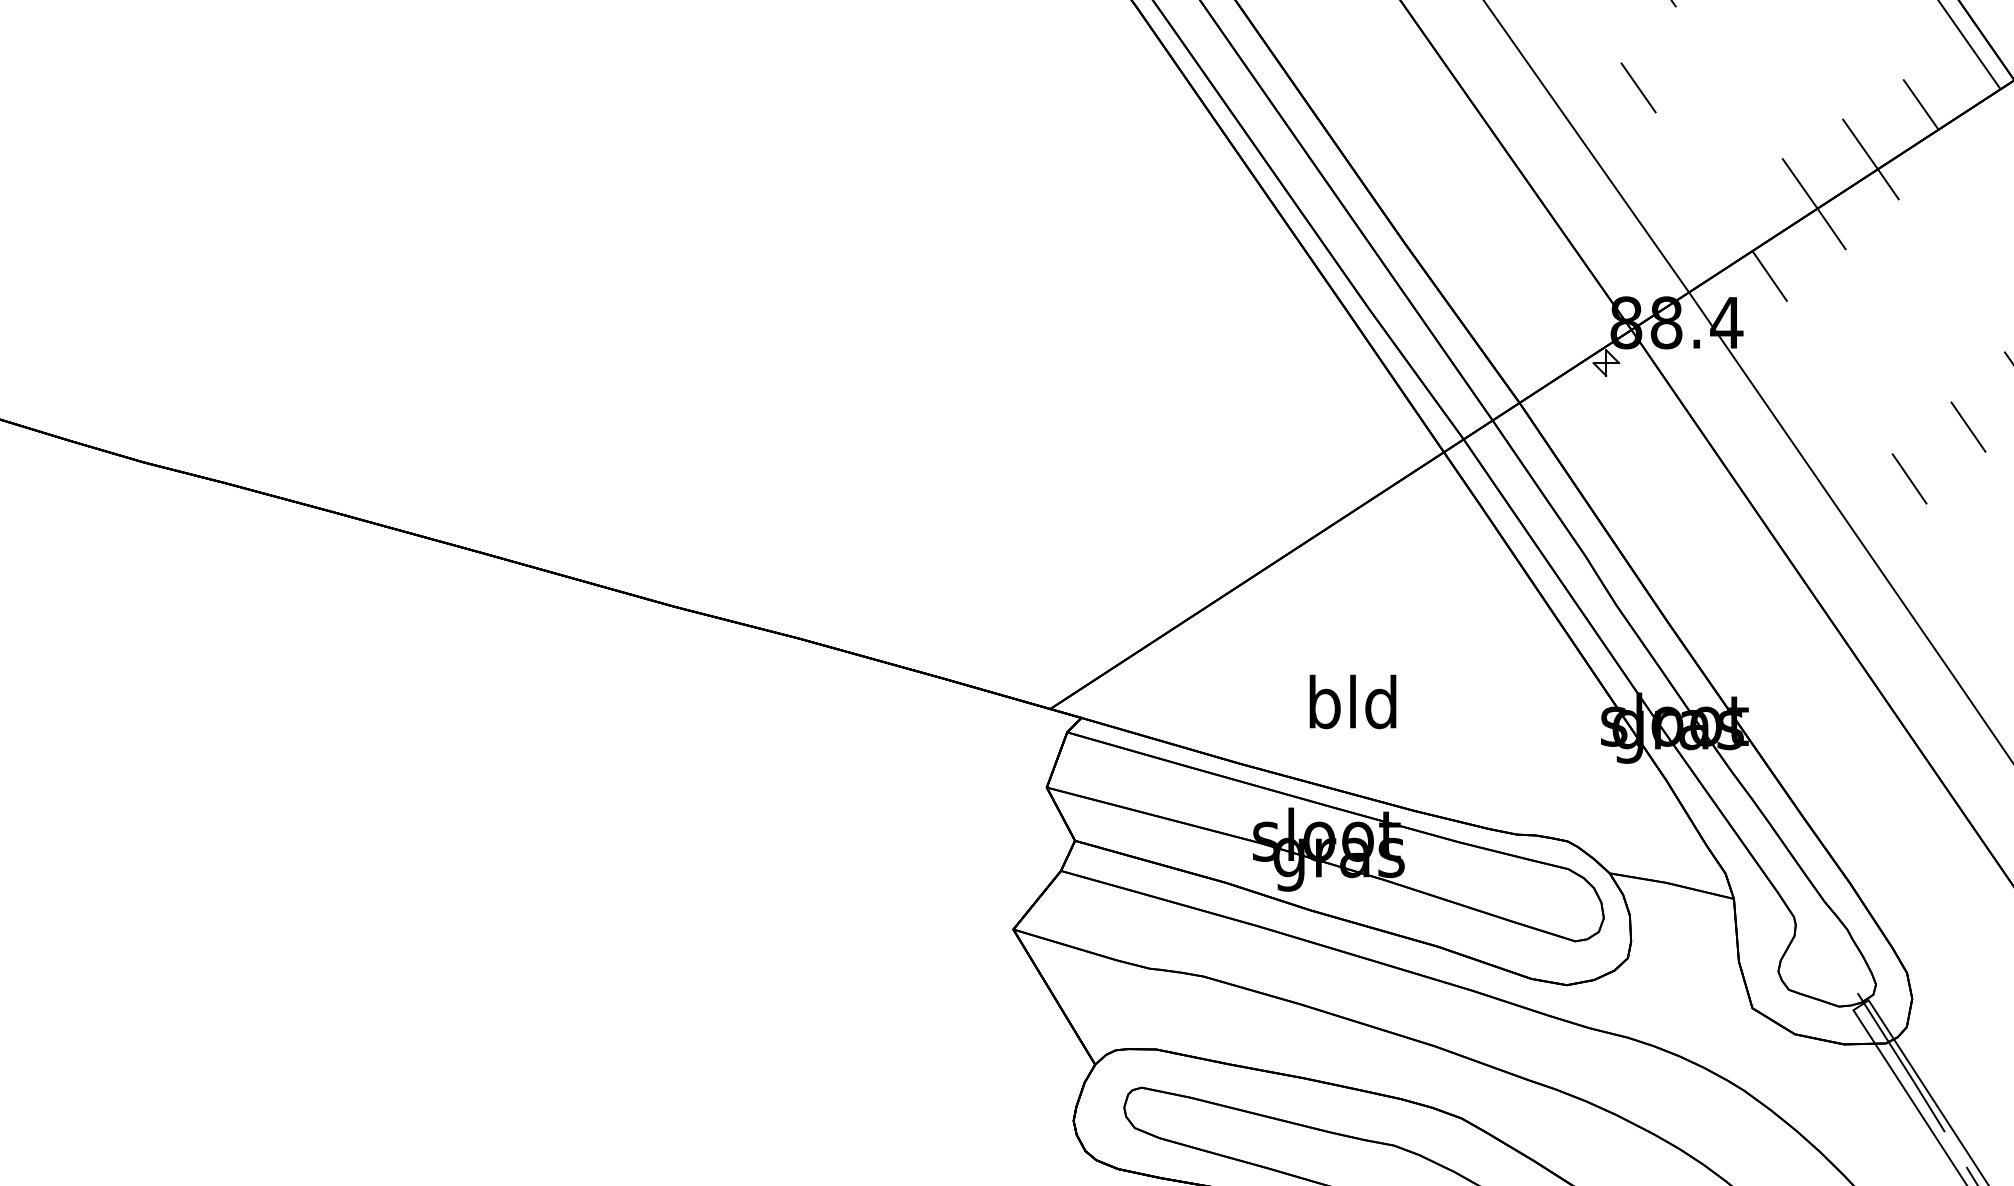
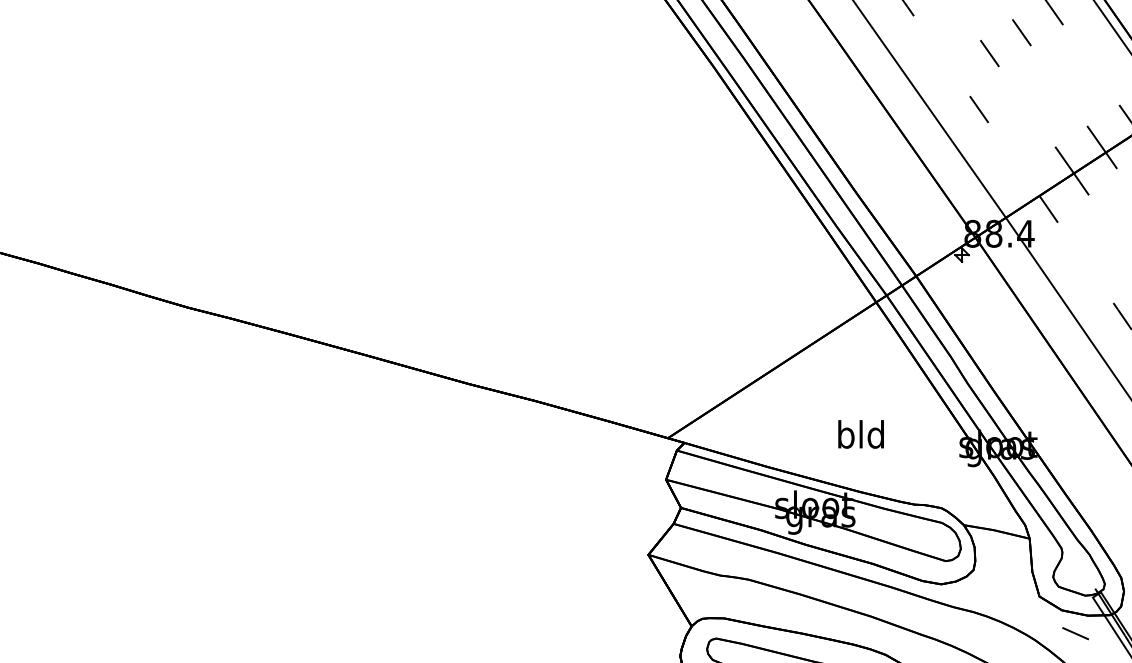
text: (1351, 701) -> (860, 434), moved
line: (1820, 1078) -> (1075, 633), added

